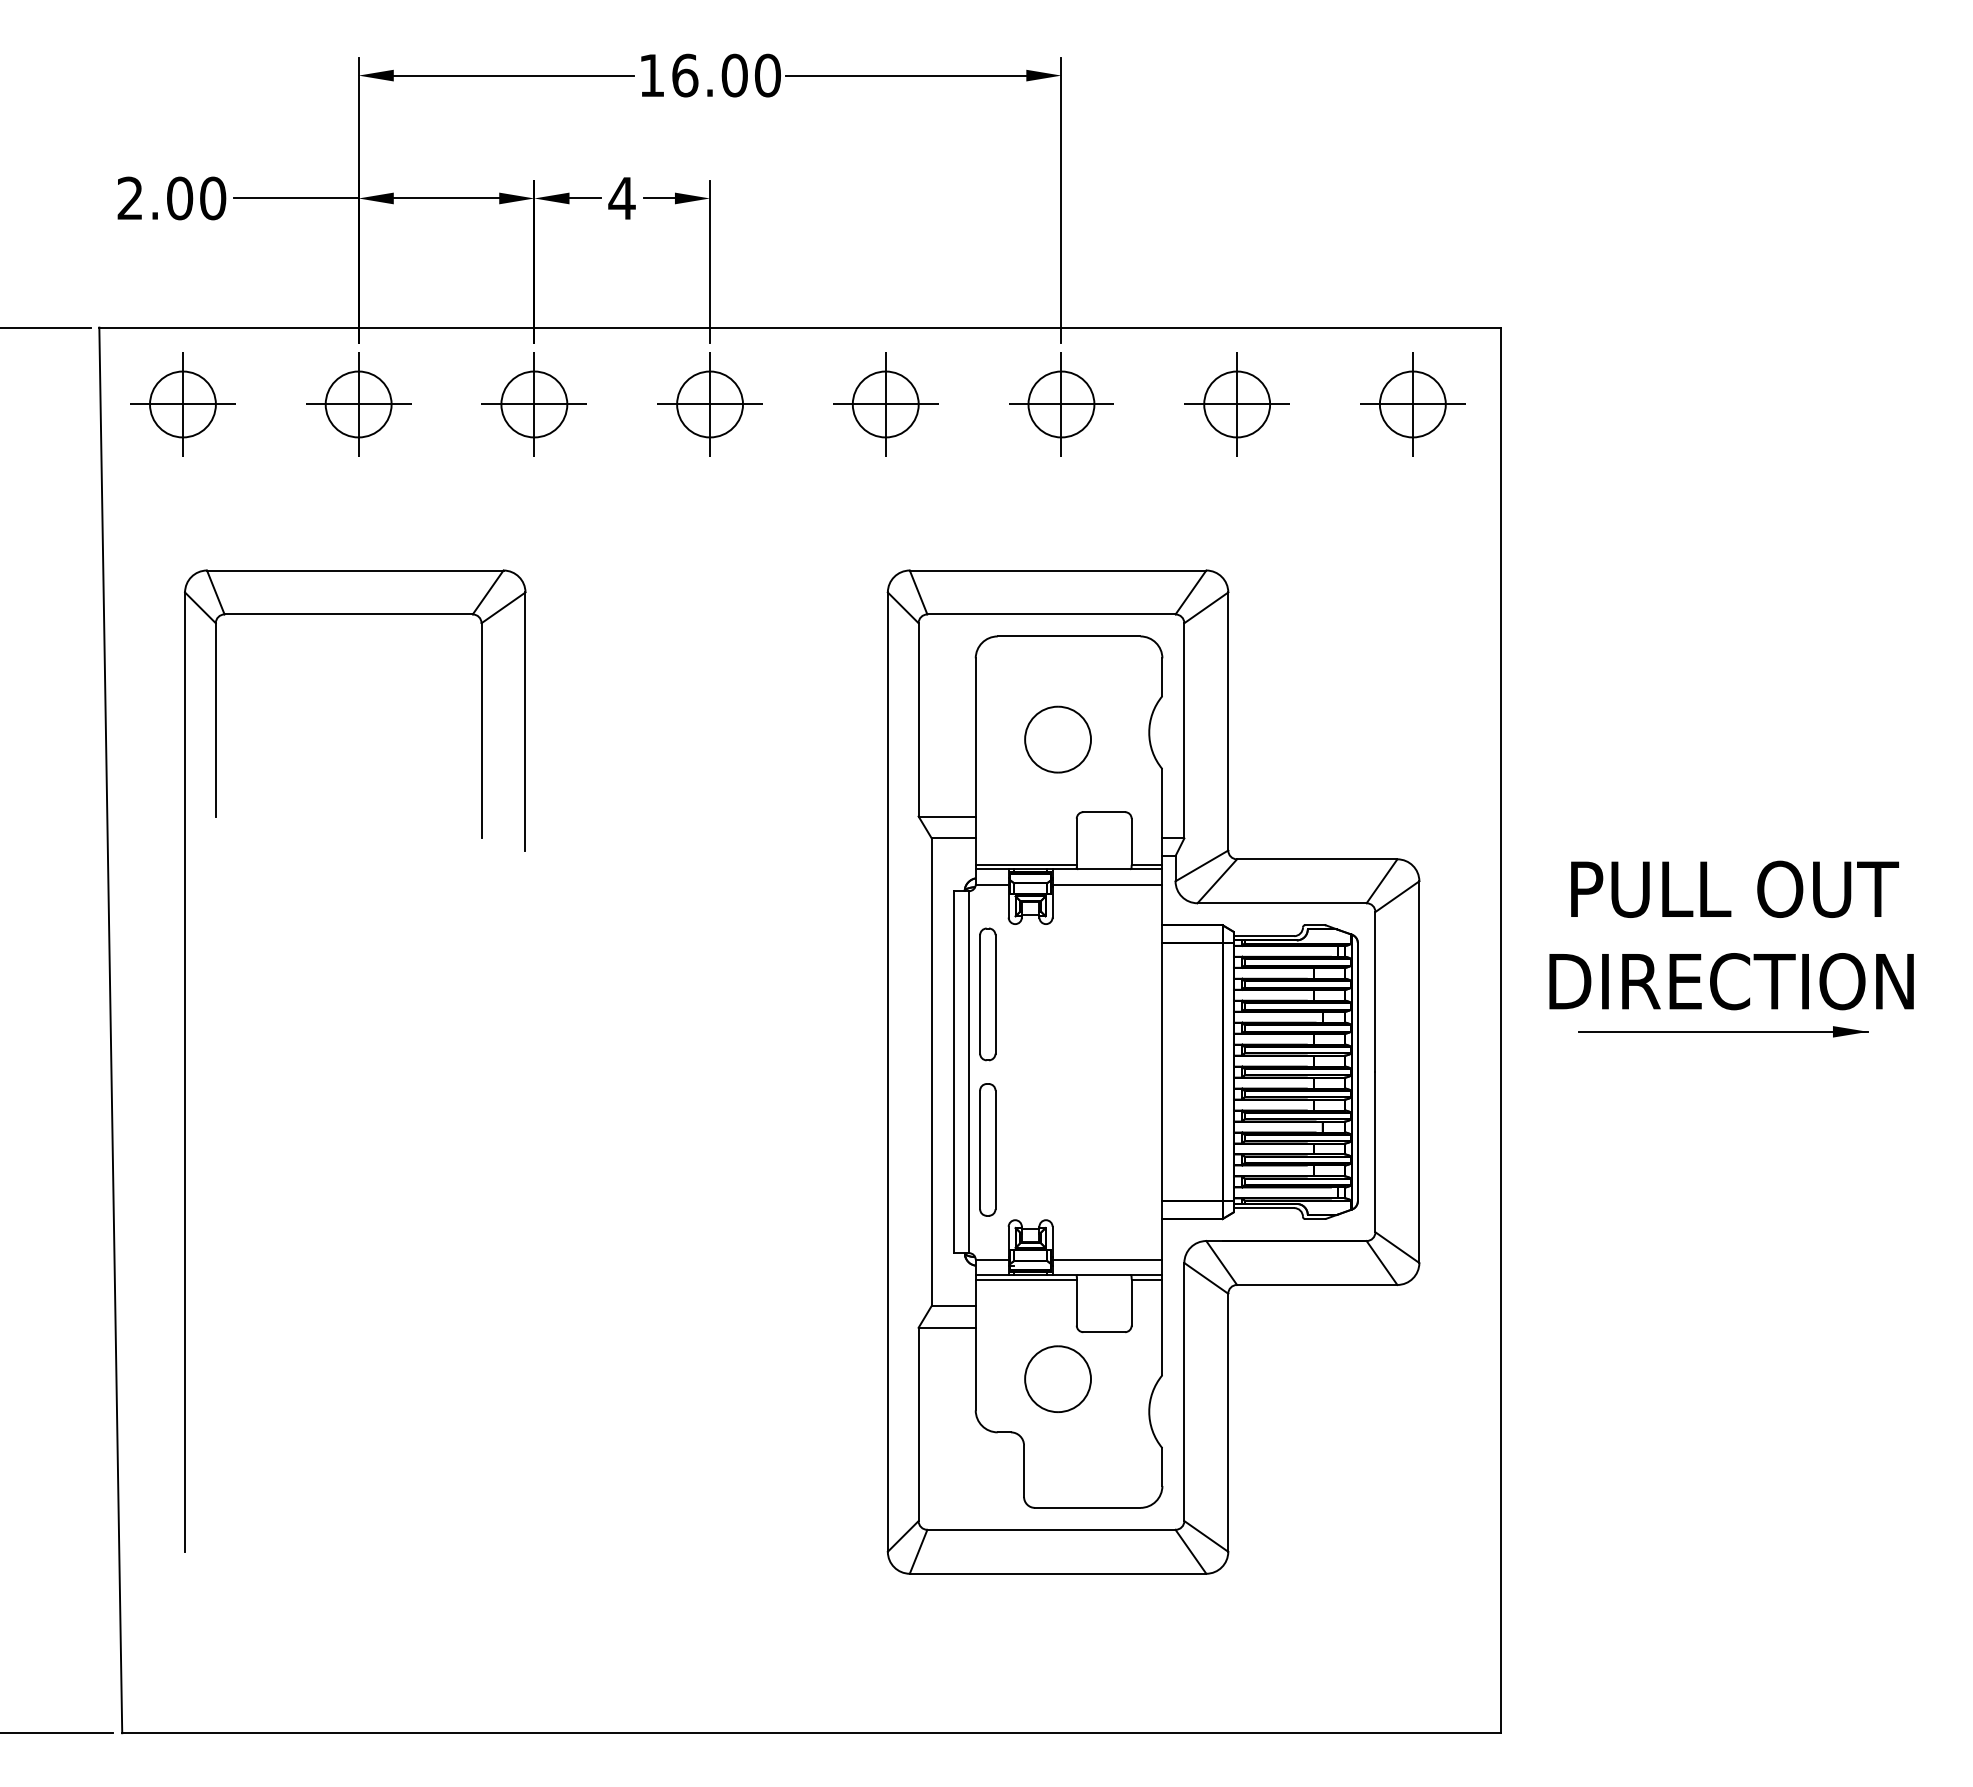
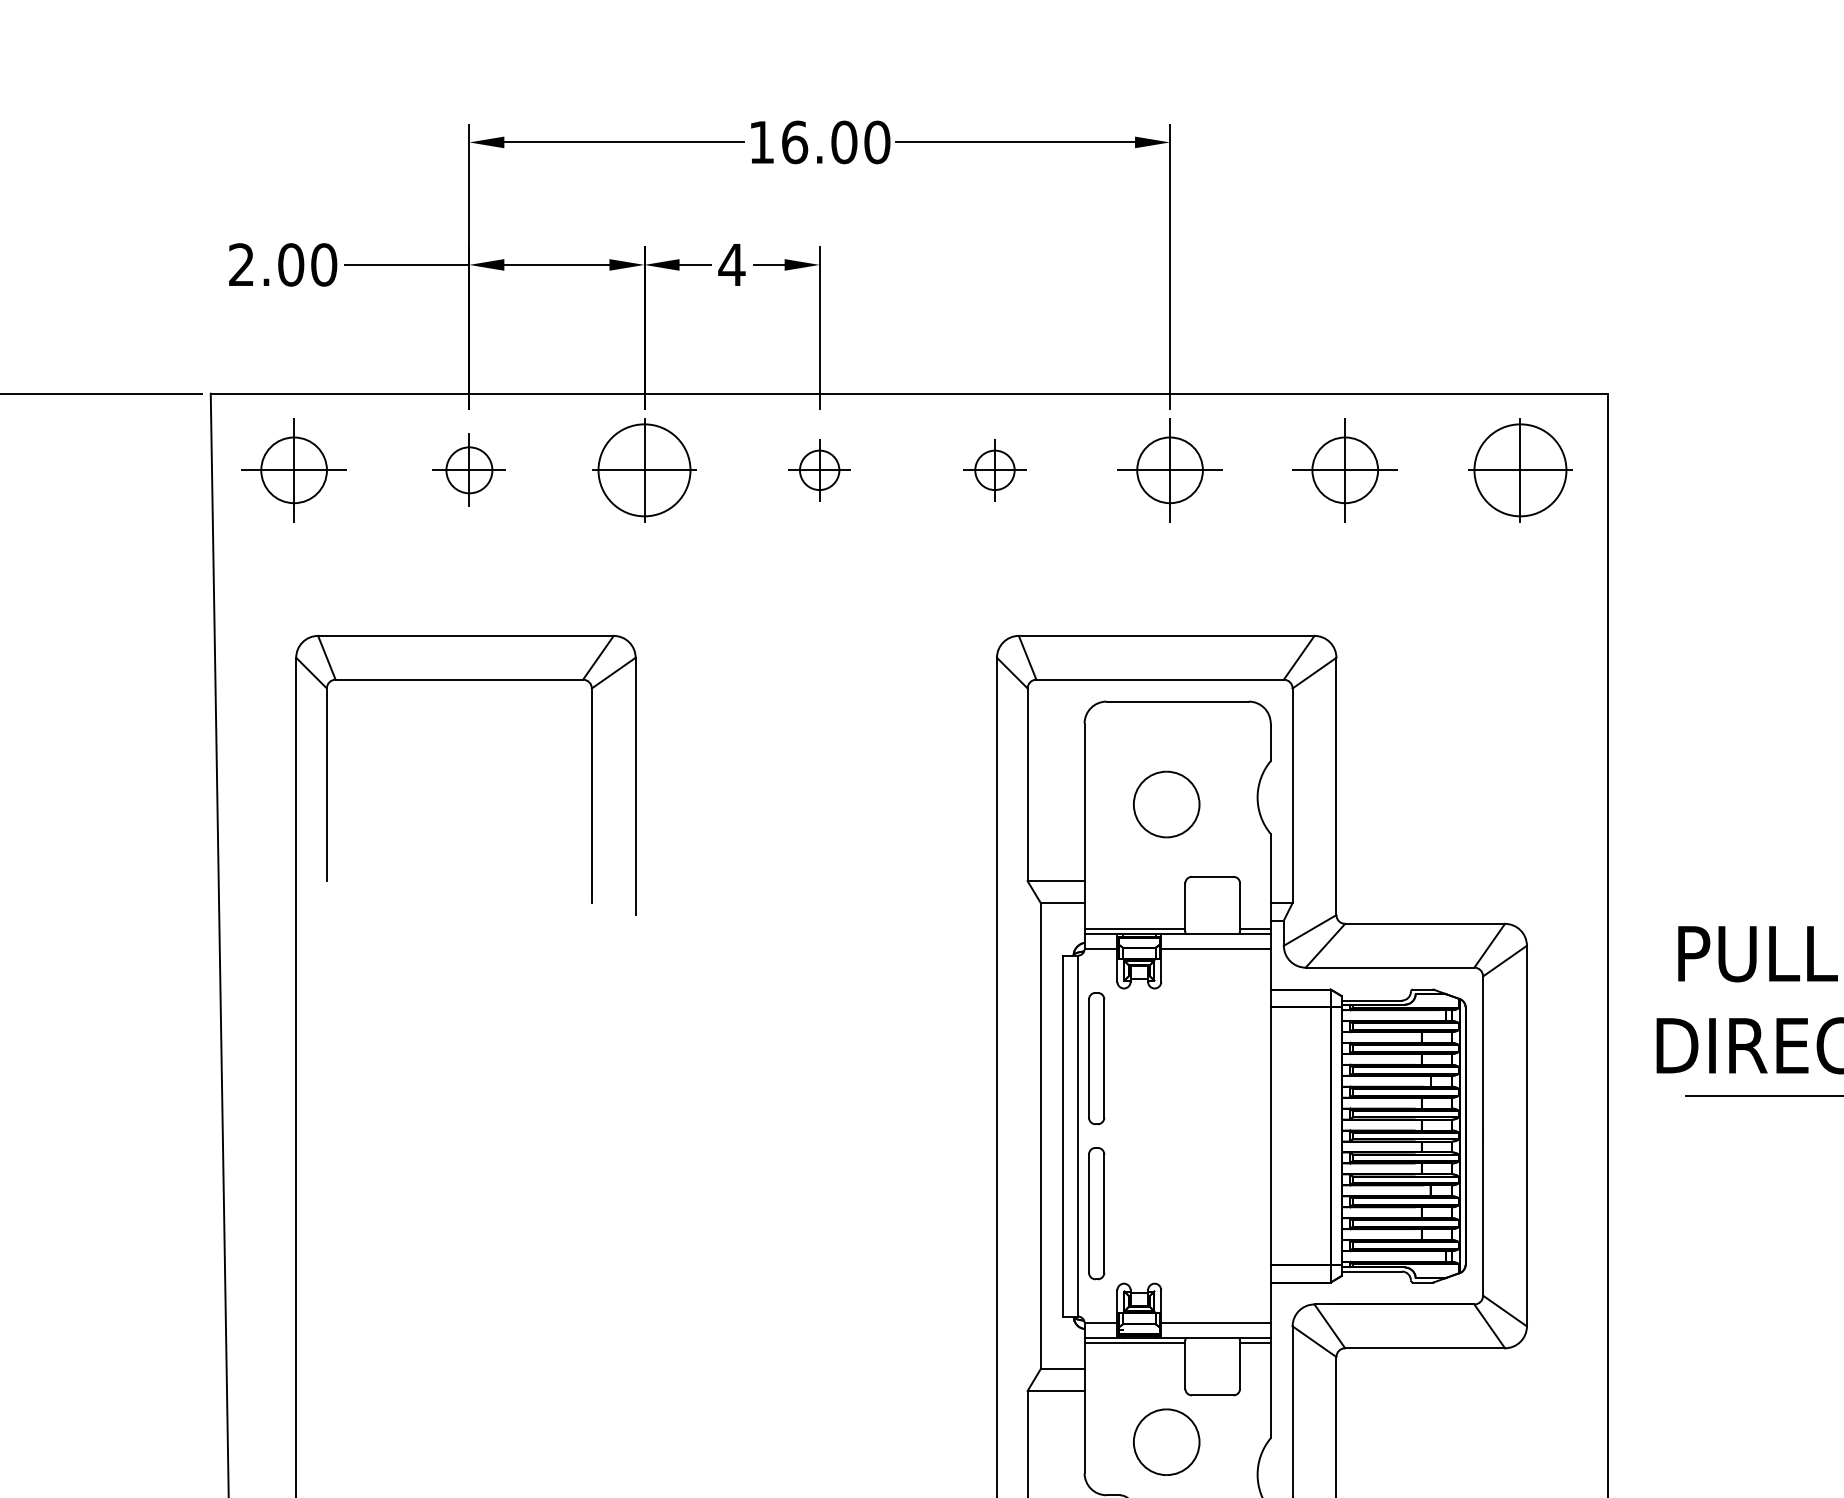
part: (358, 404) -> (469, 470), size x0.7
circle: (534, 404) -> (644, 470), size x1.4
part: (709, 404) -> (819, 470), size x0.6
part: (885, 404) -> (994, 470), size x0.6
circle: (1412, 404) -> (1520, 470), size x1.4

